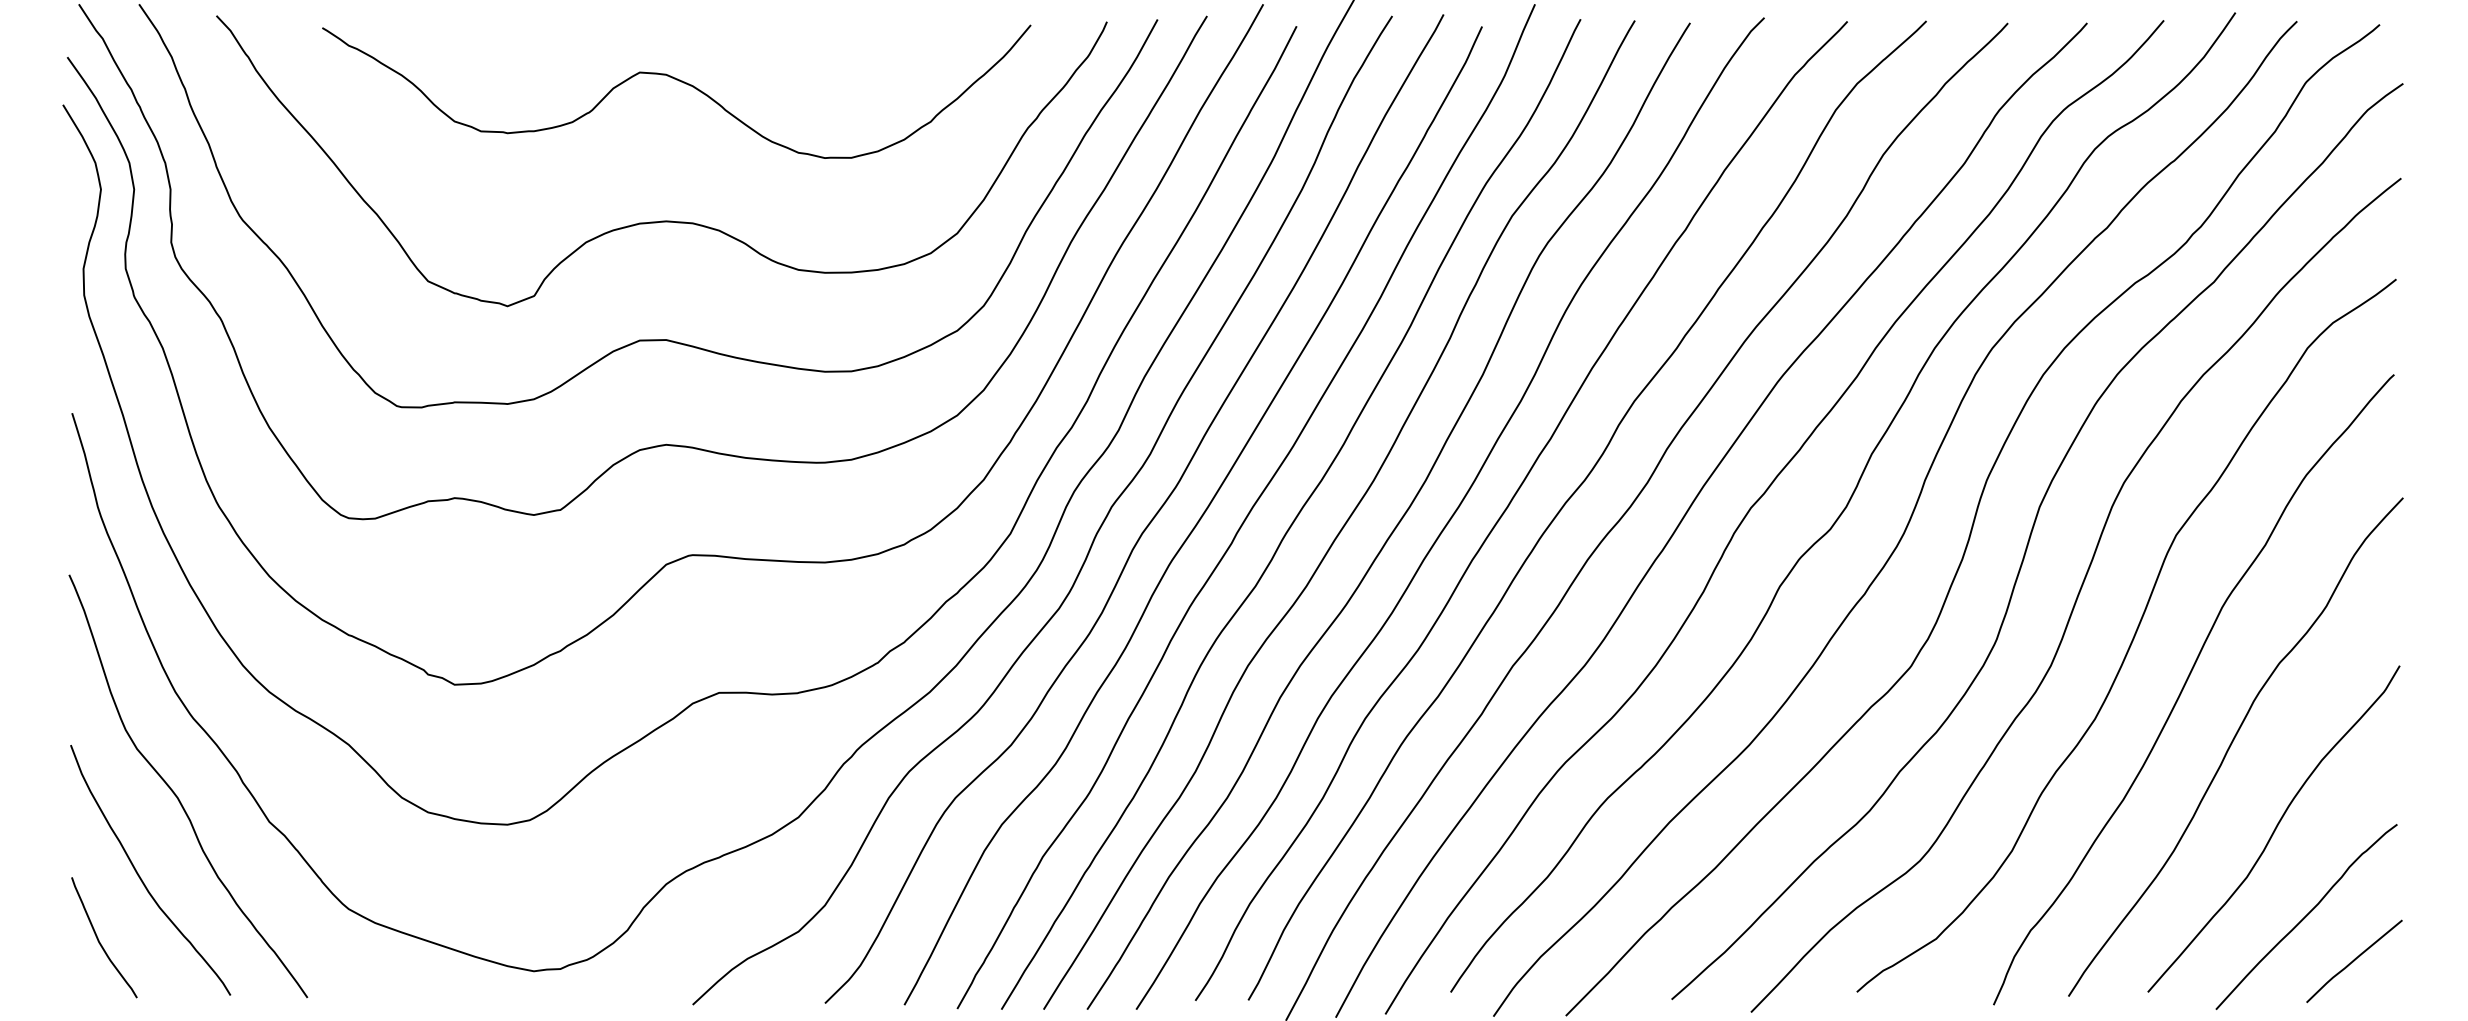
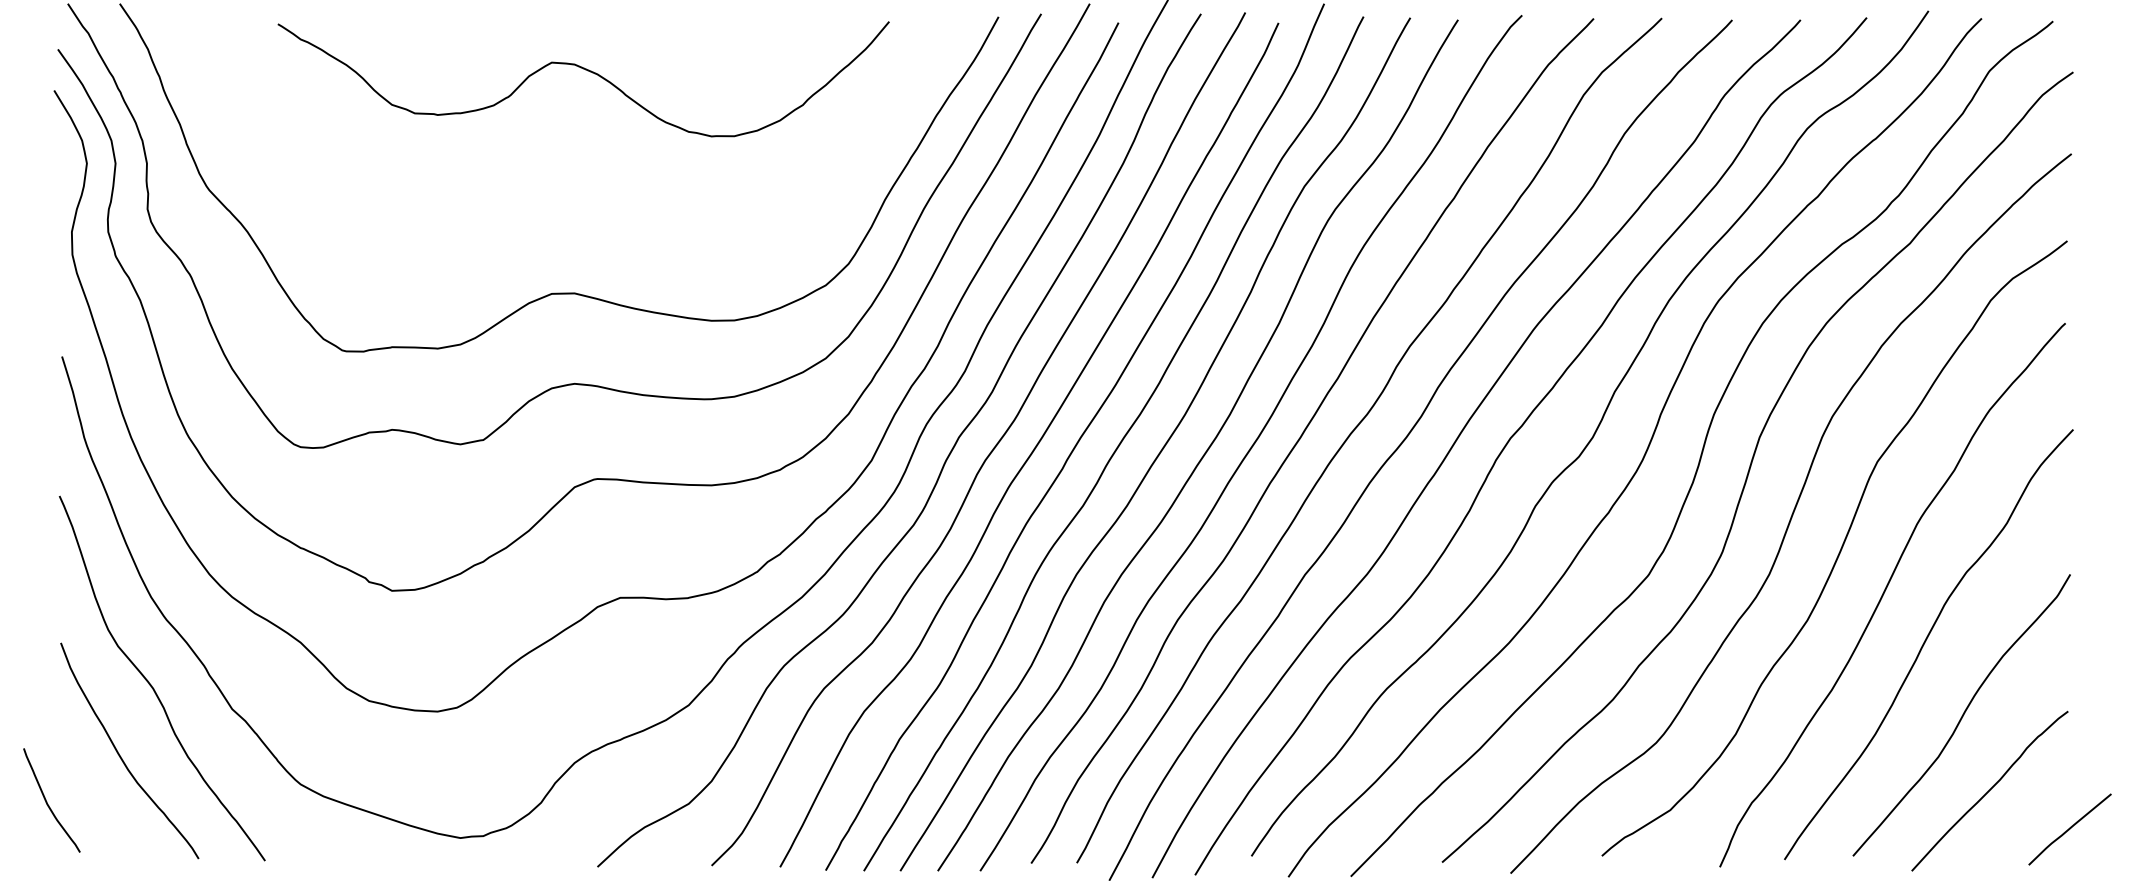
curve: (661, 220) -> (570, 190), removed
curve: (99, 940) -> (47, 802), moved
curve: (2354, 961) -> (2070, 829), moved

